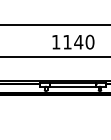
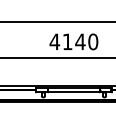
text: (55, 42) -> (54, 42), 1140 -> 4140

